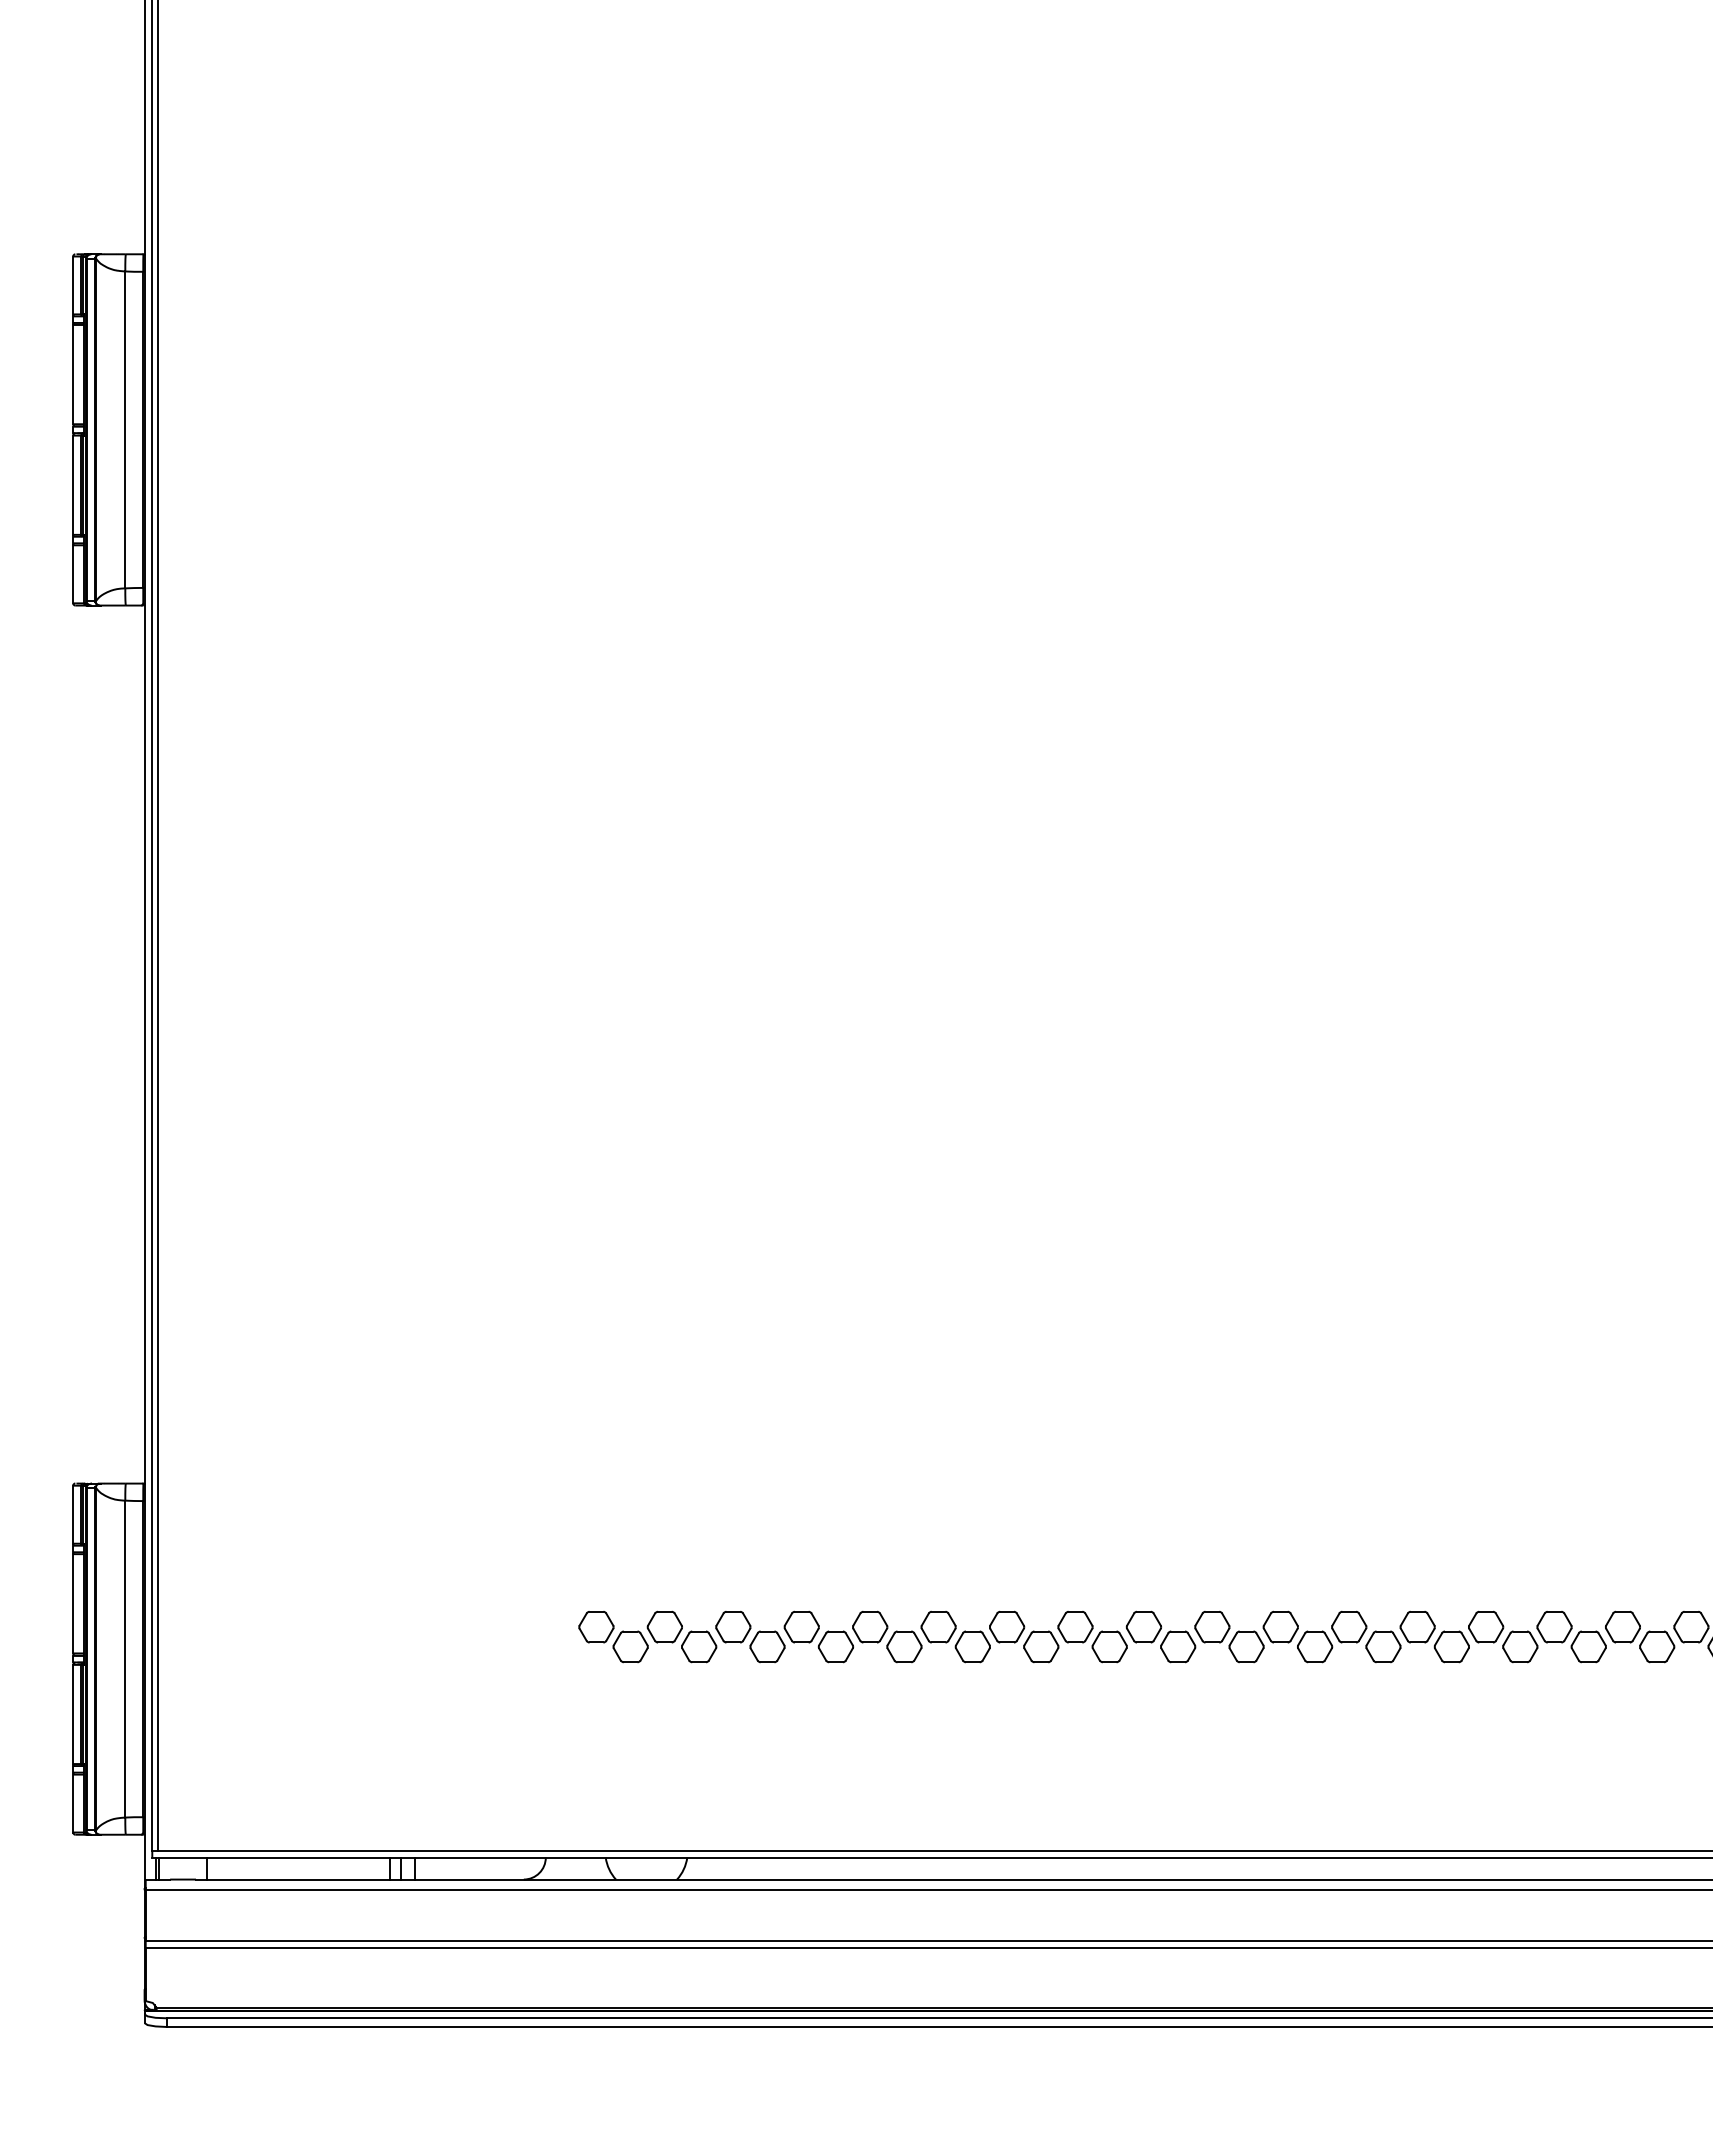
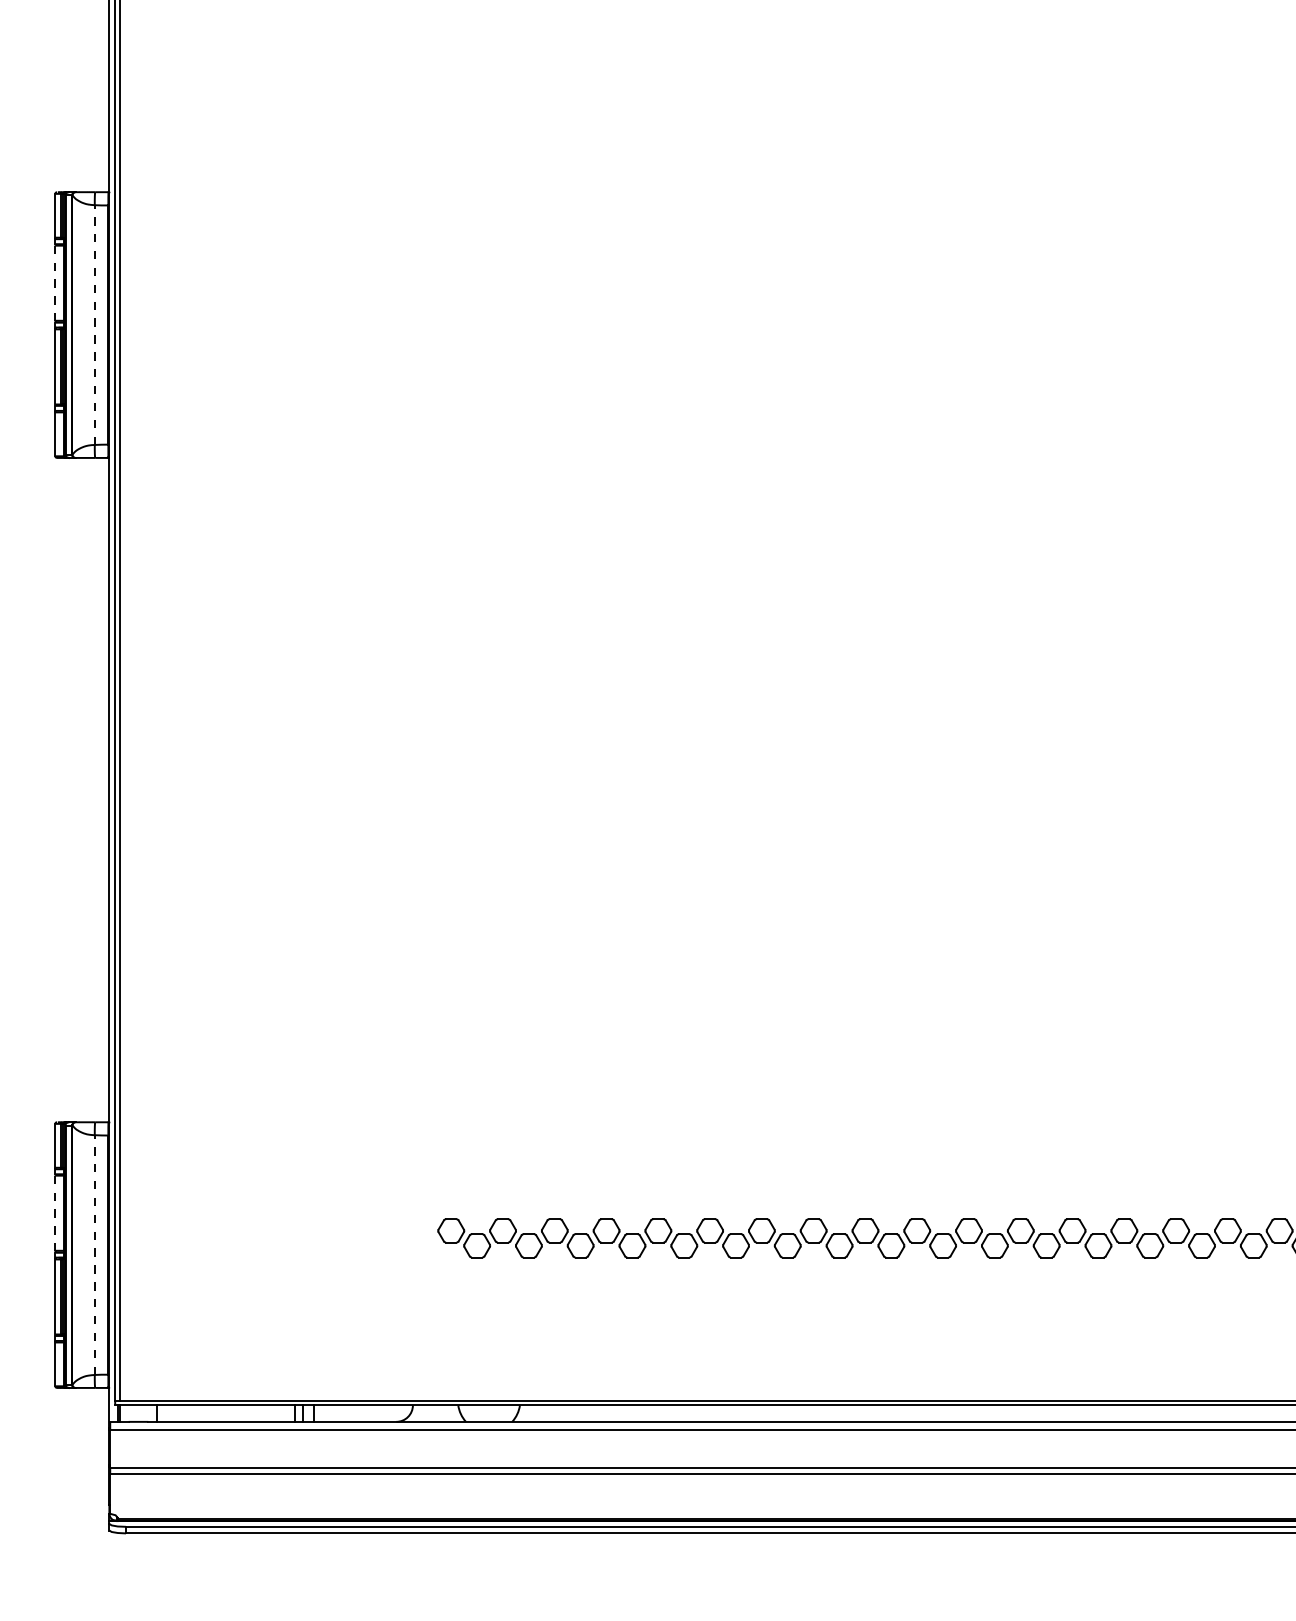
line: (73, 374) -> (55, 283), solid -> dashed
line: (125, 429) -> (94, 324), solid -> dashed
line: (73, 1603) -> (55, 1213), solid -> dashed
line: (125, 1658) -> (94, 1254), solid -> dashed

